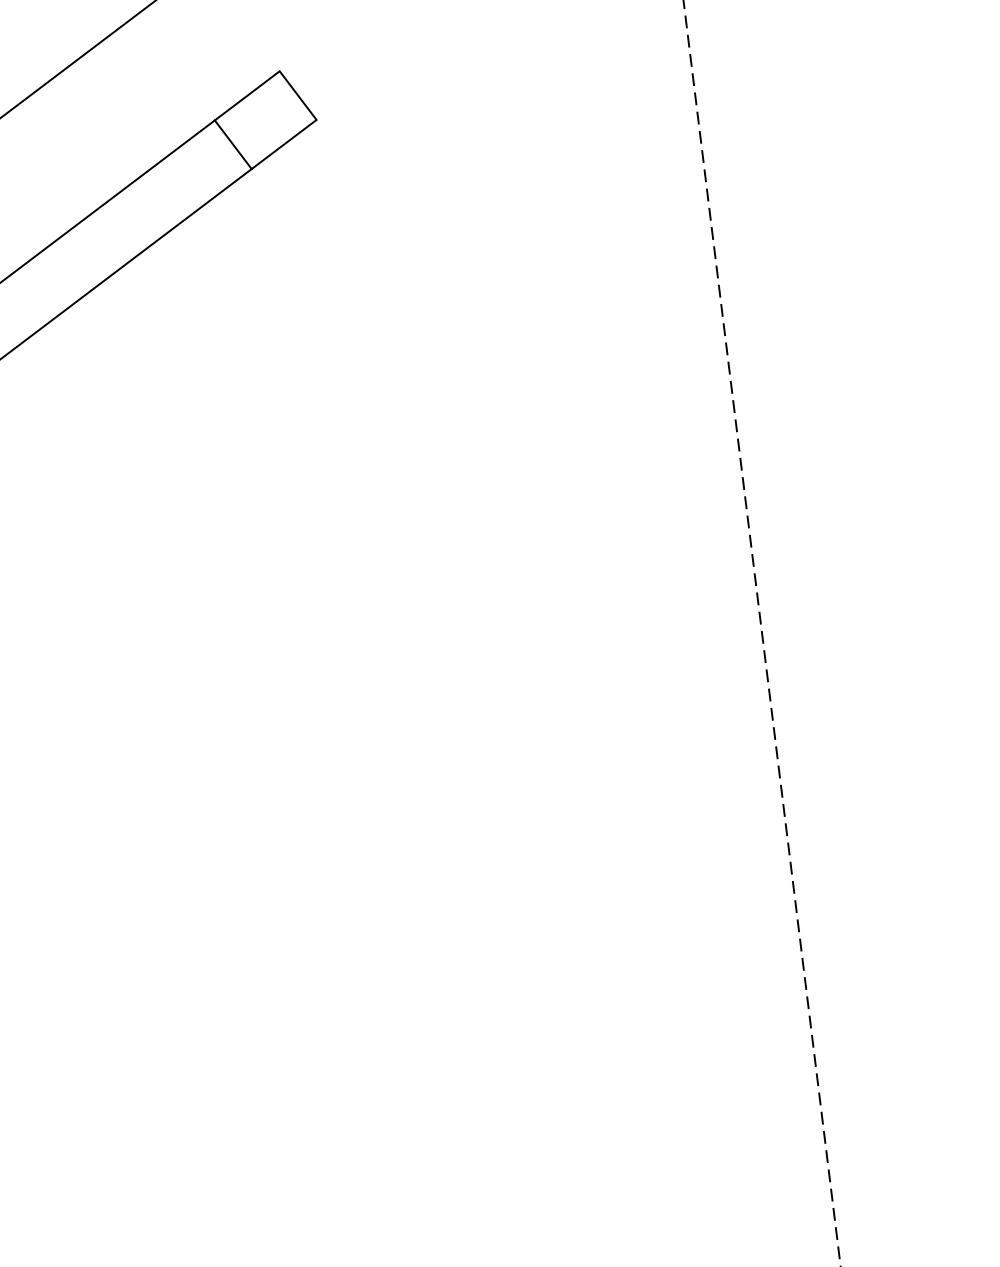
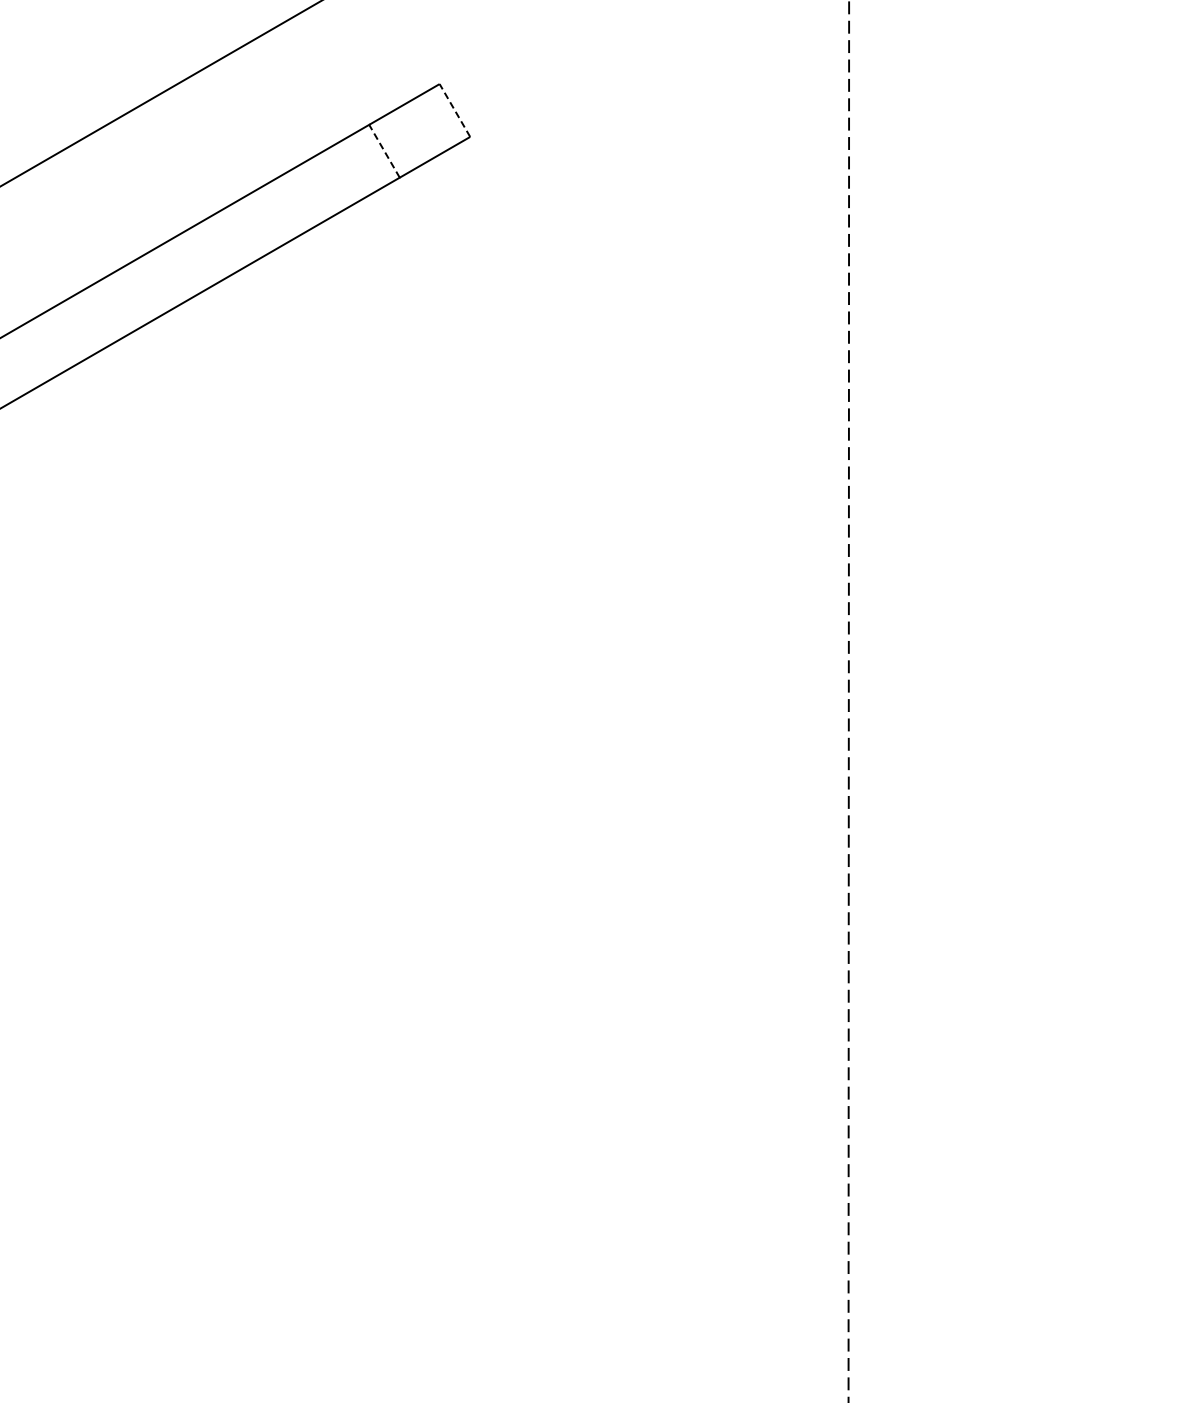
line: (297, 95) -> (454, 110), solid -> dashed
line: (233, 144) -> (384, 151), solid -> dashed

